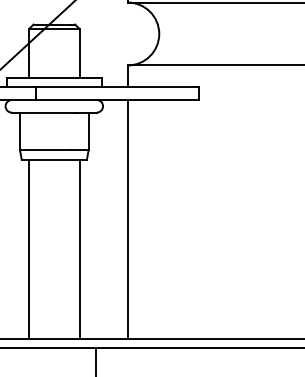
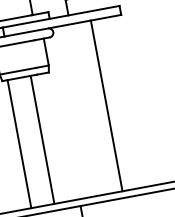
line: (127, 219) -> (106, 105), moved
line: (79, 249) -> (42, 139), moved

